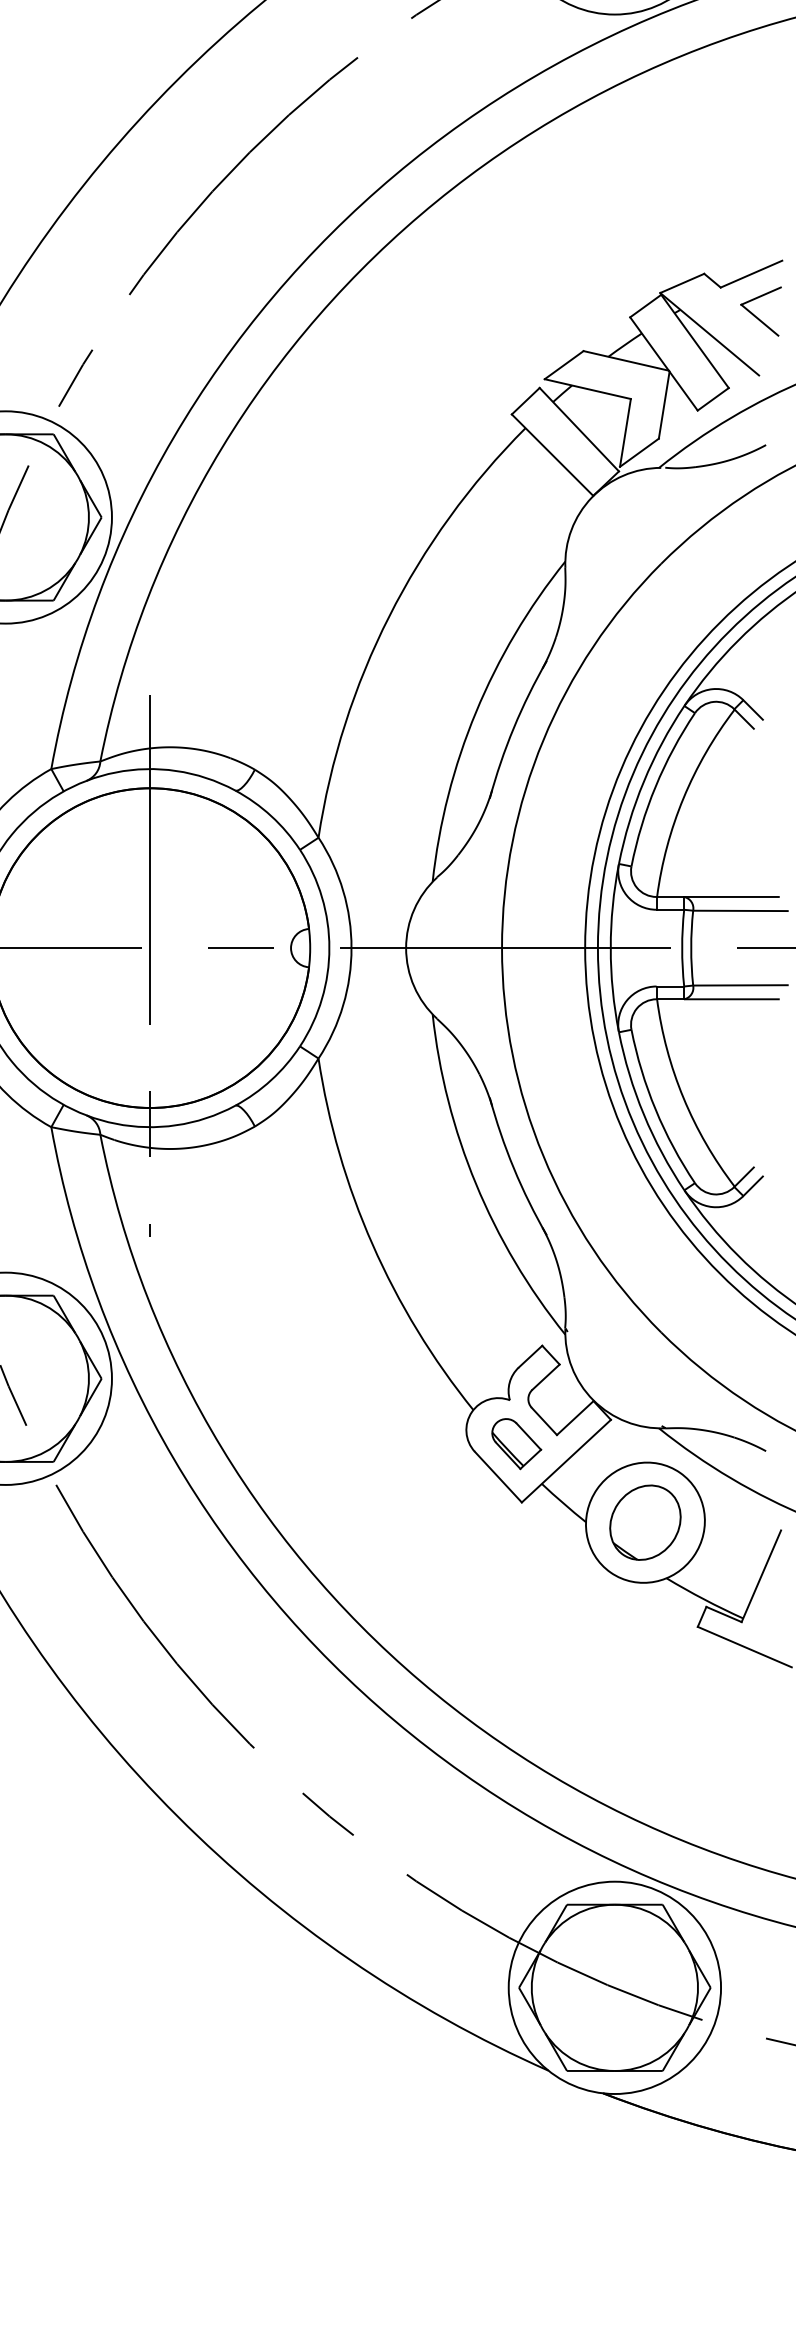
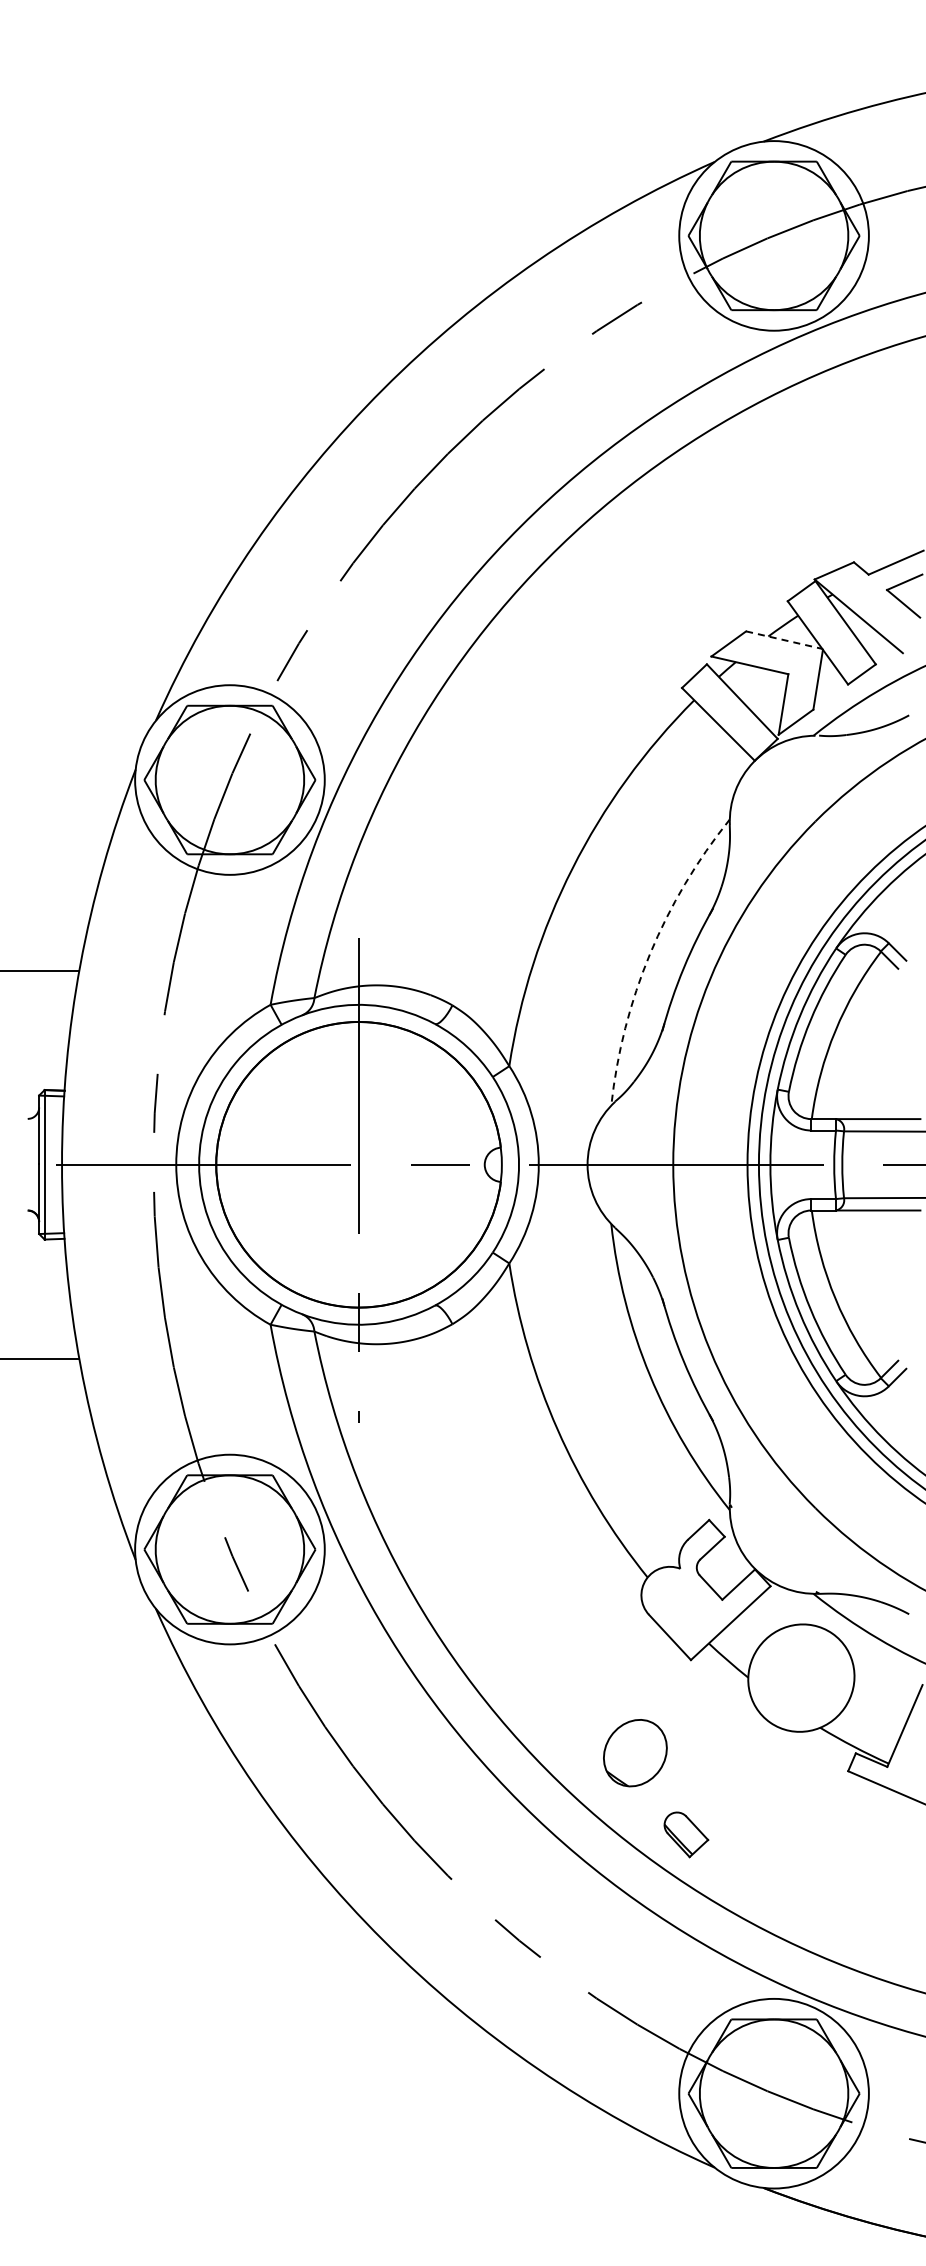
line: (626, 361) -> (784, 640), solid -> dashed
arc: (476, 712) -> (650, 954), solid -> dashed
part: (516, 1443) -> (686, 1834), moved
part: (645, 1523) -> (635, 1753), moved

